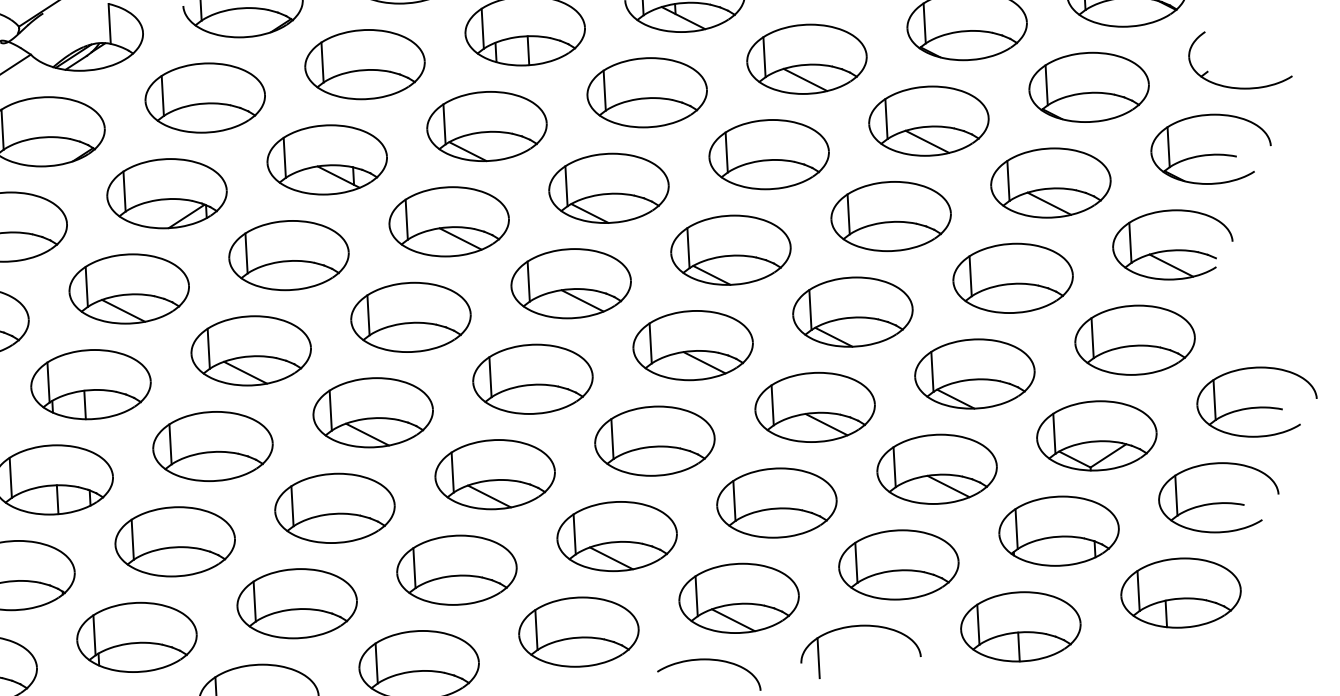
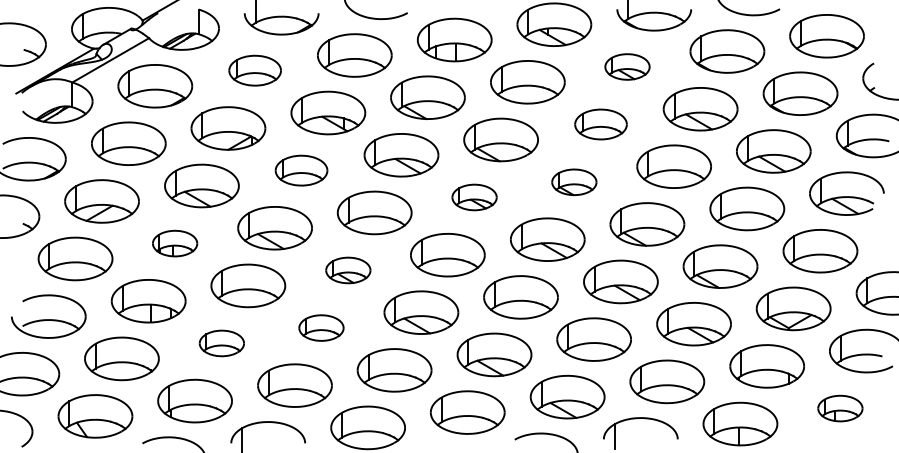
part: (806, 58) -> (627, 66), size x0.6
part: (204, 97) -> (254, 70), size x0.7
part: (768, 154) -> (600, 124), size x0.7
part: (731, 250) -> (574, 182), size x0.6
part: (288, 255) -> (301, 170), size x0.7
part: (570, 283) -> (474, 197), size x0.6
part: (89, 384) -> (174, 243), size x0.6
part: (373, 412) -> (348, 270), size x0.6
part: (334, 507) -> (321, 327), size x0.6
part: (174, 541) -> (221, 343), size x0.6
part: (1181, 592) -> (840, 408), size x0.6

